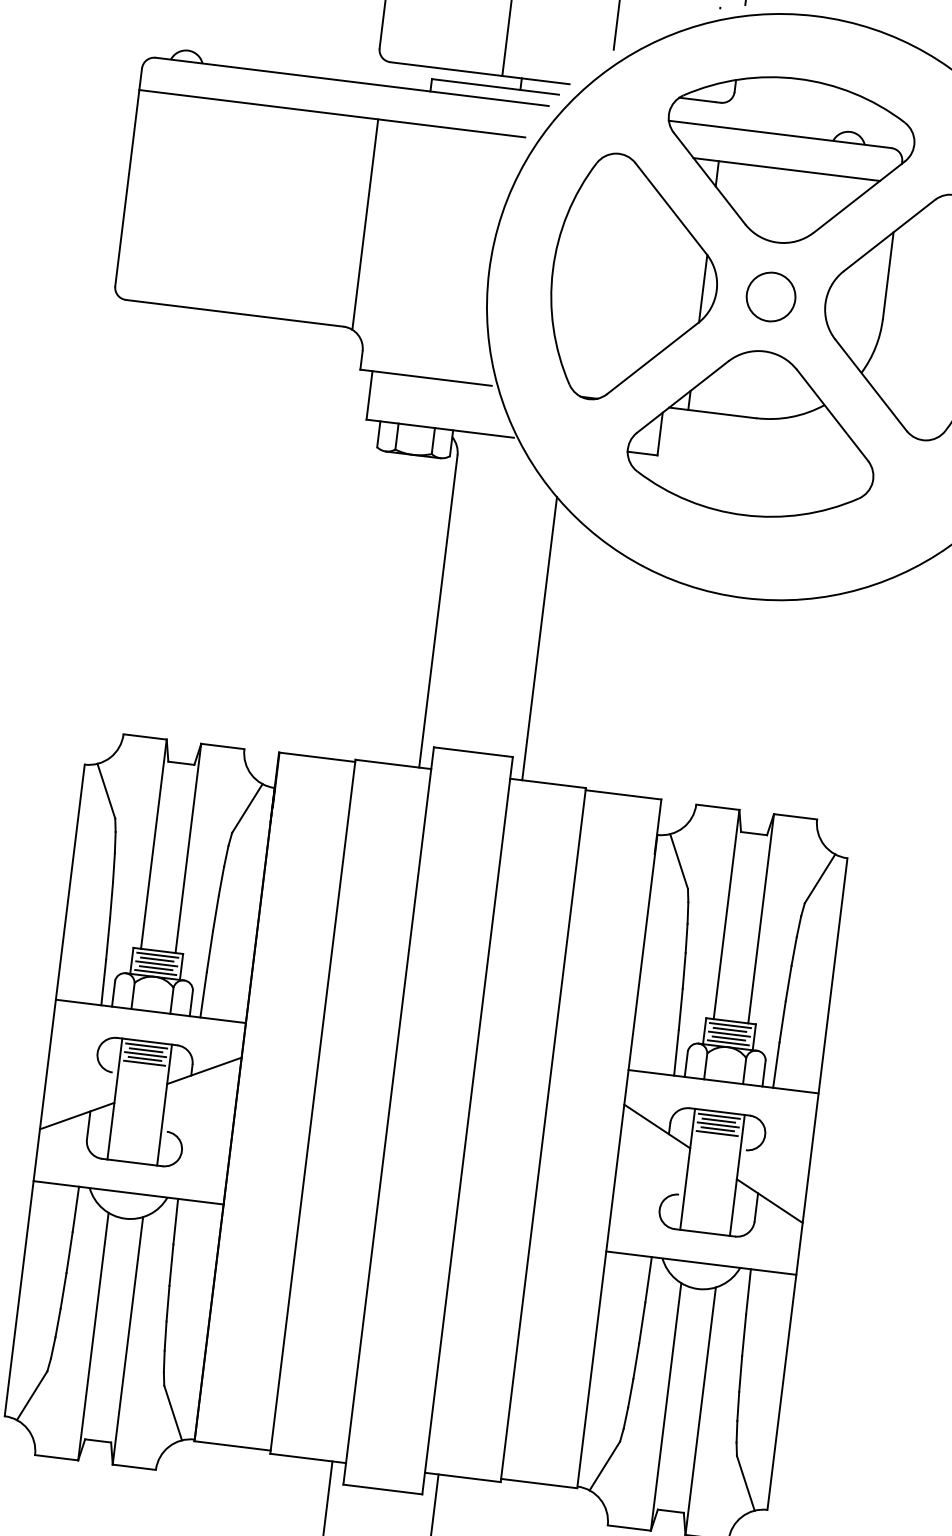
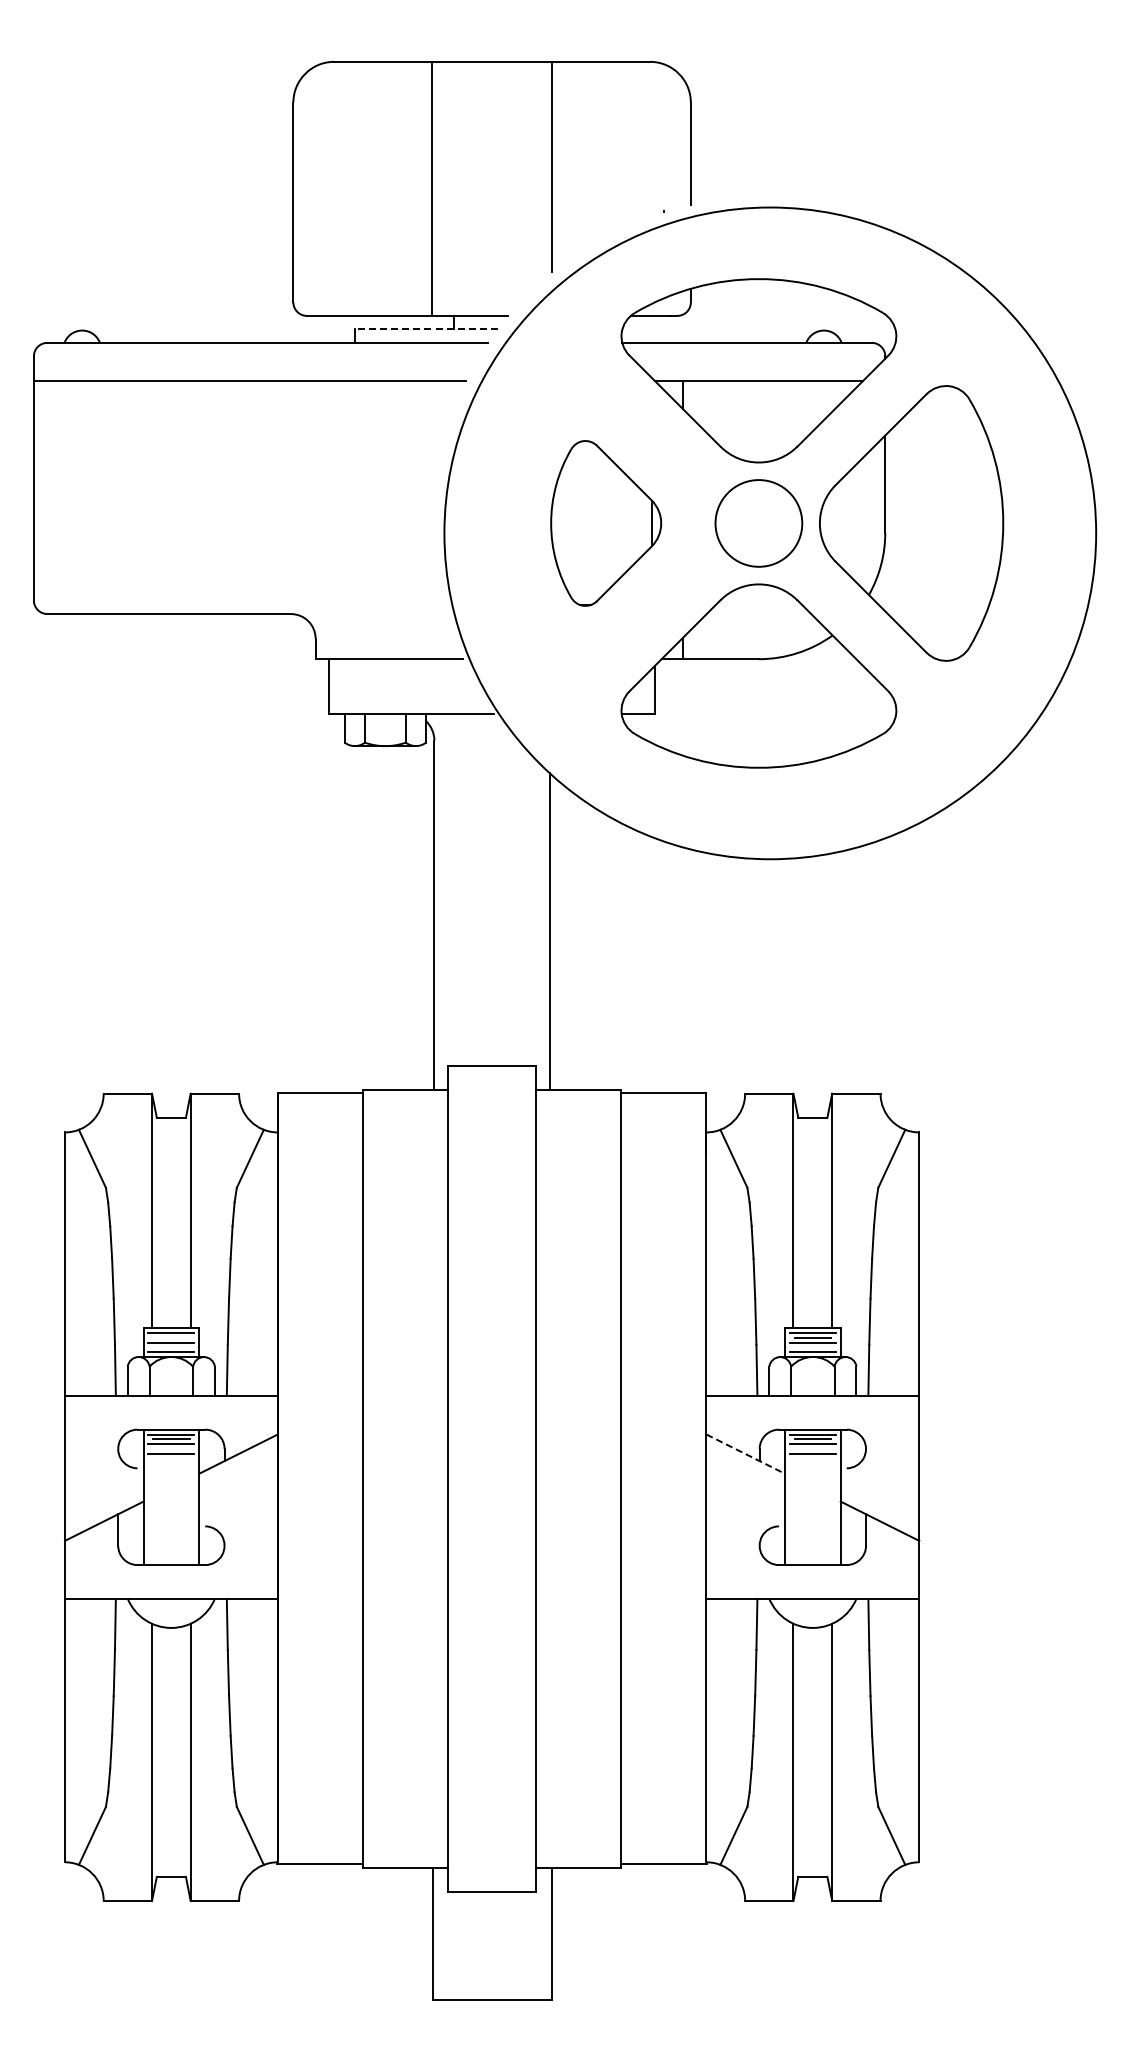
line: (494, 86) -> (425, 328), solid -> dashed
line: (365, 224) -> (301, 498), removed
part: (634, 280) -> (605, 523), size x0.6
part: (770, 297) -> (758, 523), size x1.6
line: (157, 959) -> (171, 1337), removed
line: (156, 968) -> (171, 1347), removed
line: (728, 1038) -> (812, 1347), removed
line: (145, 1059) -> (171, 1449), removed
line: (657, 1126) -> (745, 1454), solid -> dashed
line: (717, 1129) -> (812, 1449), removed

